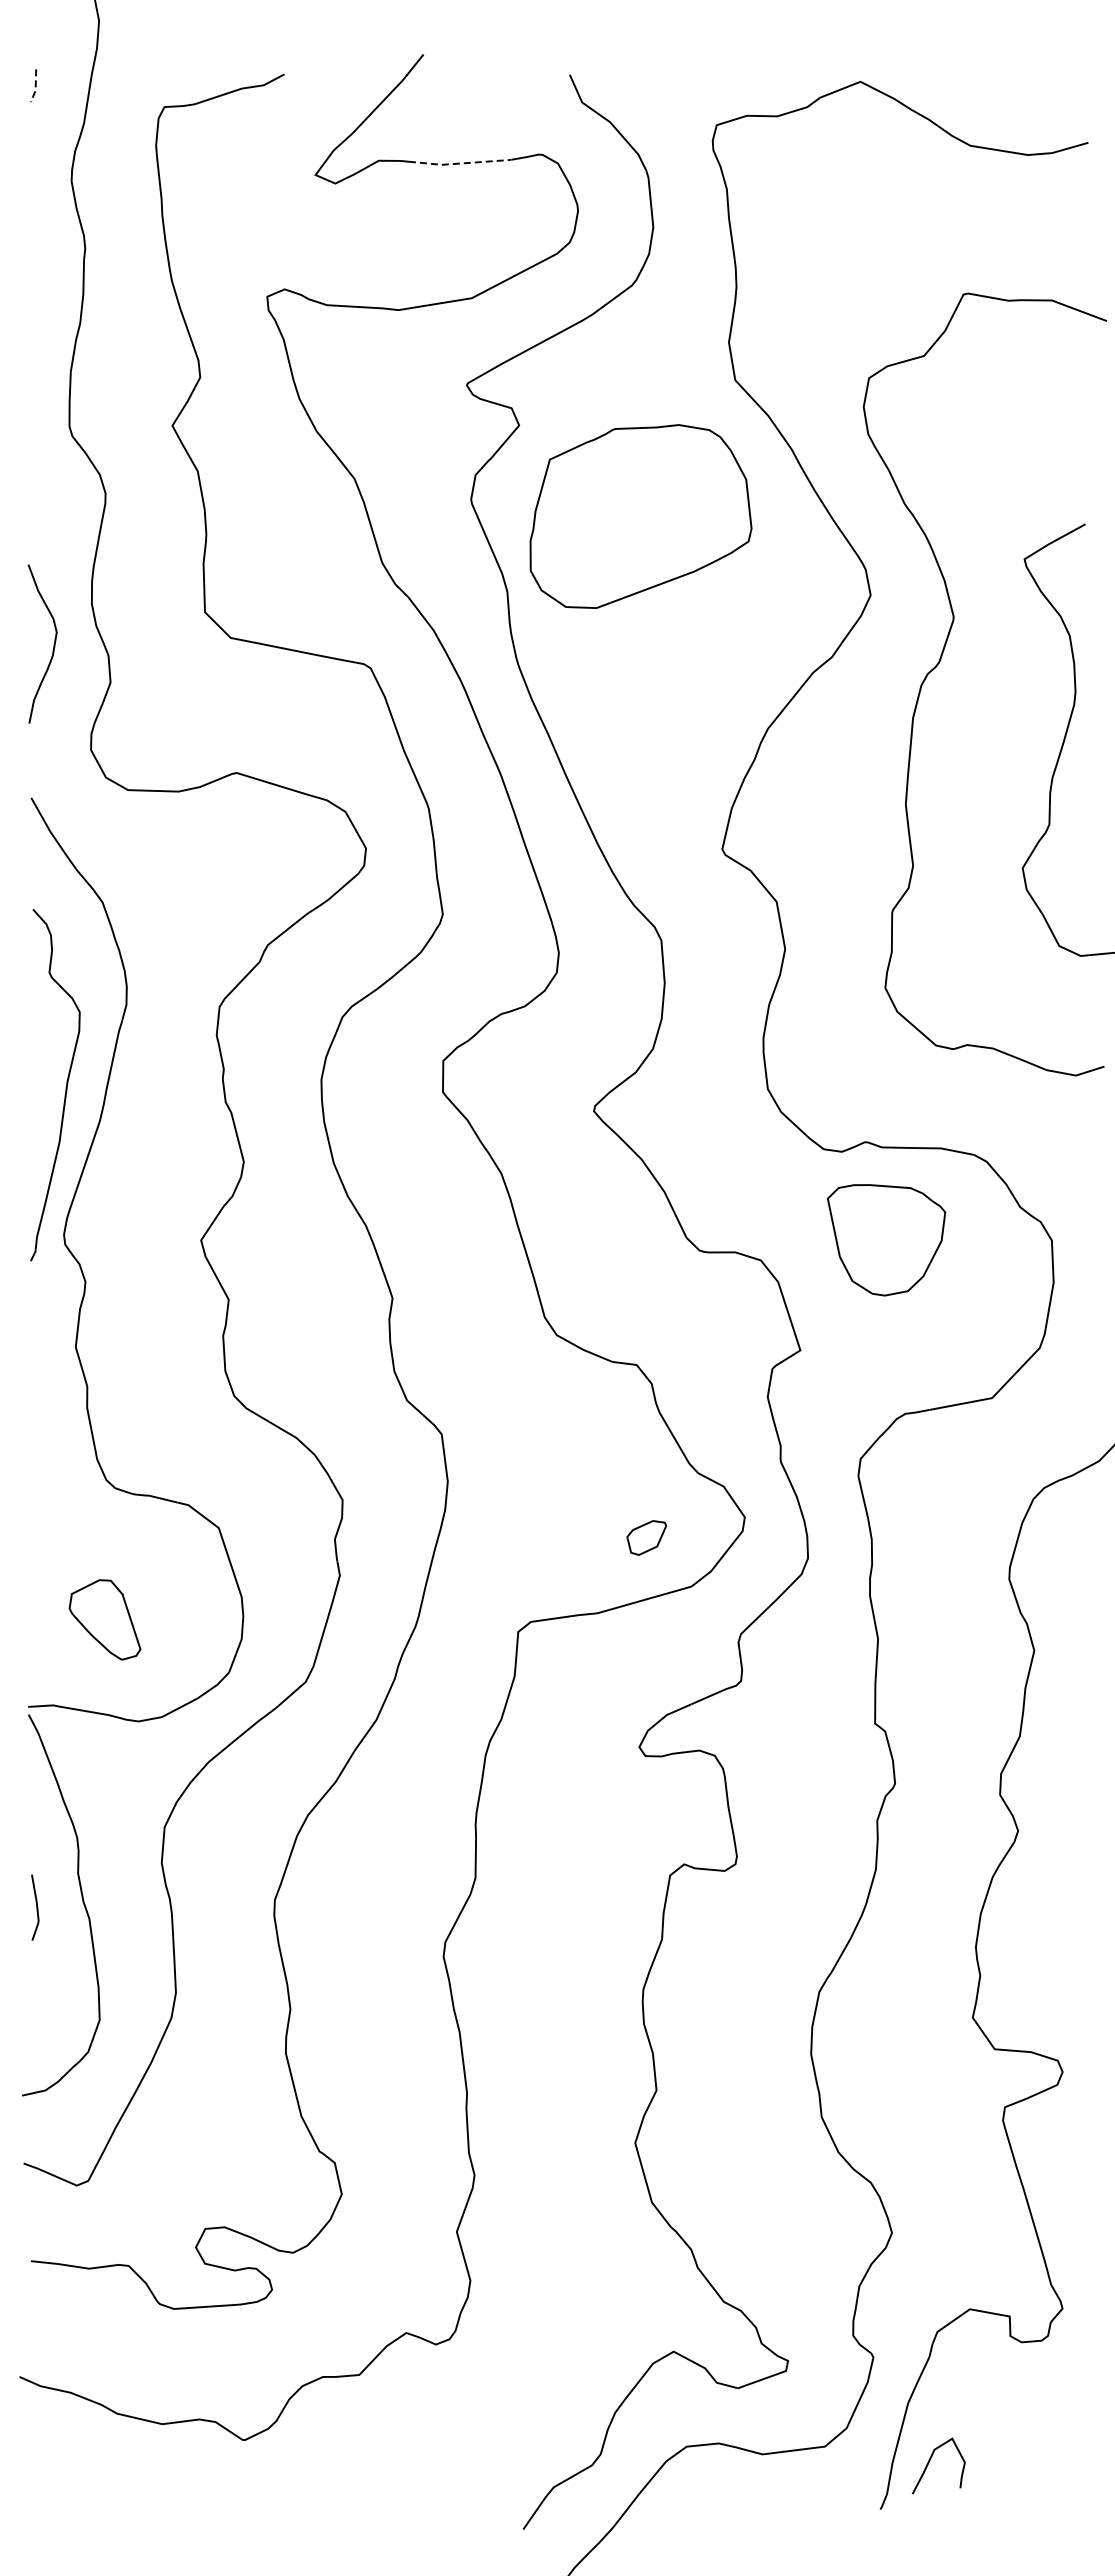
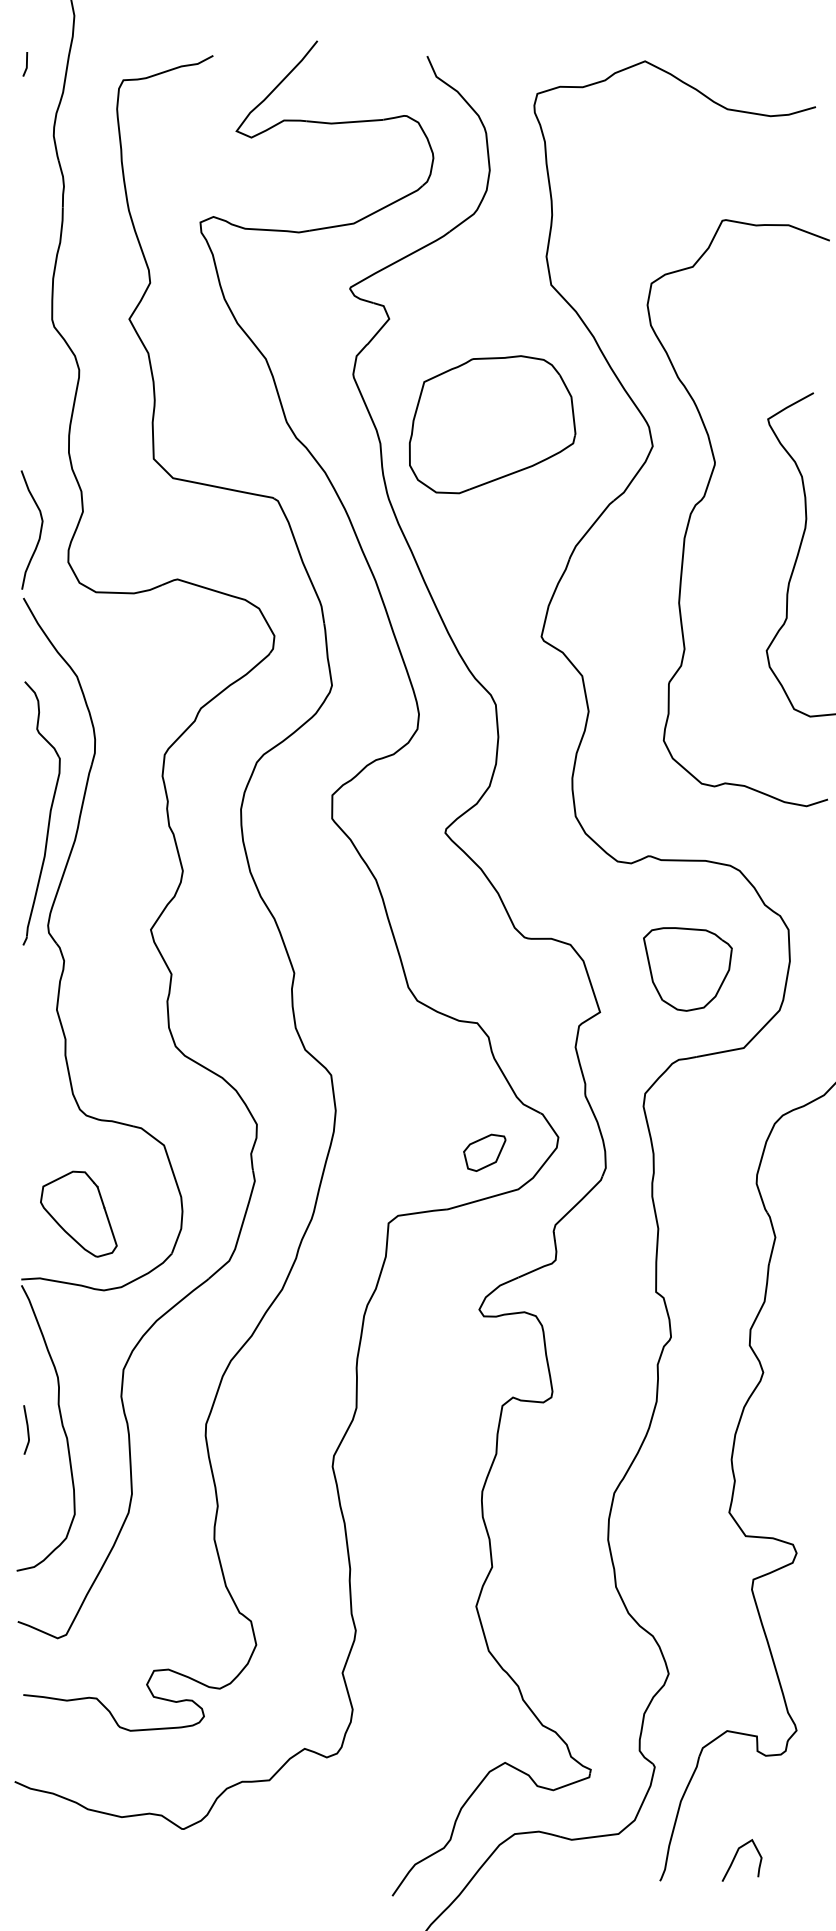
line: (35, 86) -> (26, 64), dashed -> solid
line: (460, 163) -> (345, 122), dashed -> solid
part: (640, 516) -> (492, 424), moved
curve: (53, 644) -> (40, 530), moved
part: (886, 1240) -> (687, 969), moved
part: (646, 1537) -> (484, 1152), size x1.43
part: (104, 1619) -> (78, 1213), size x1.43
curve: (929, 2463) -> (735, 1858), moved

